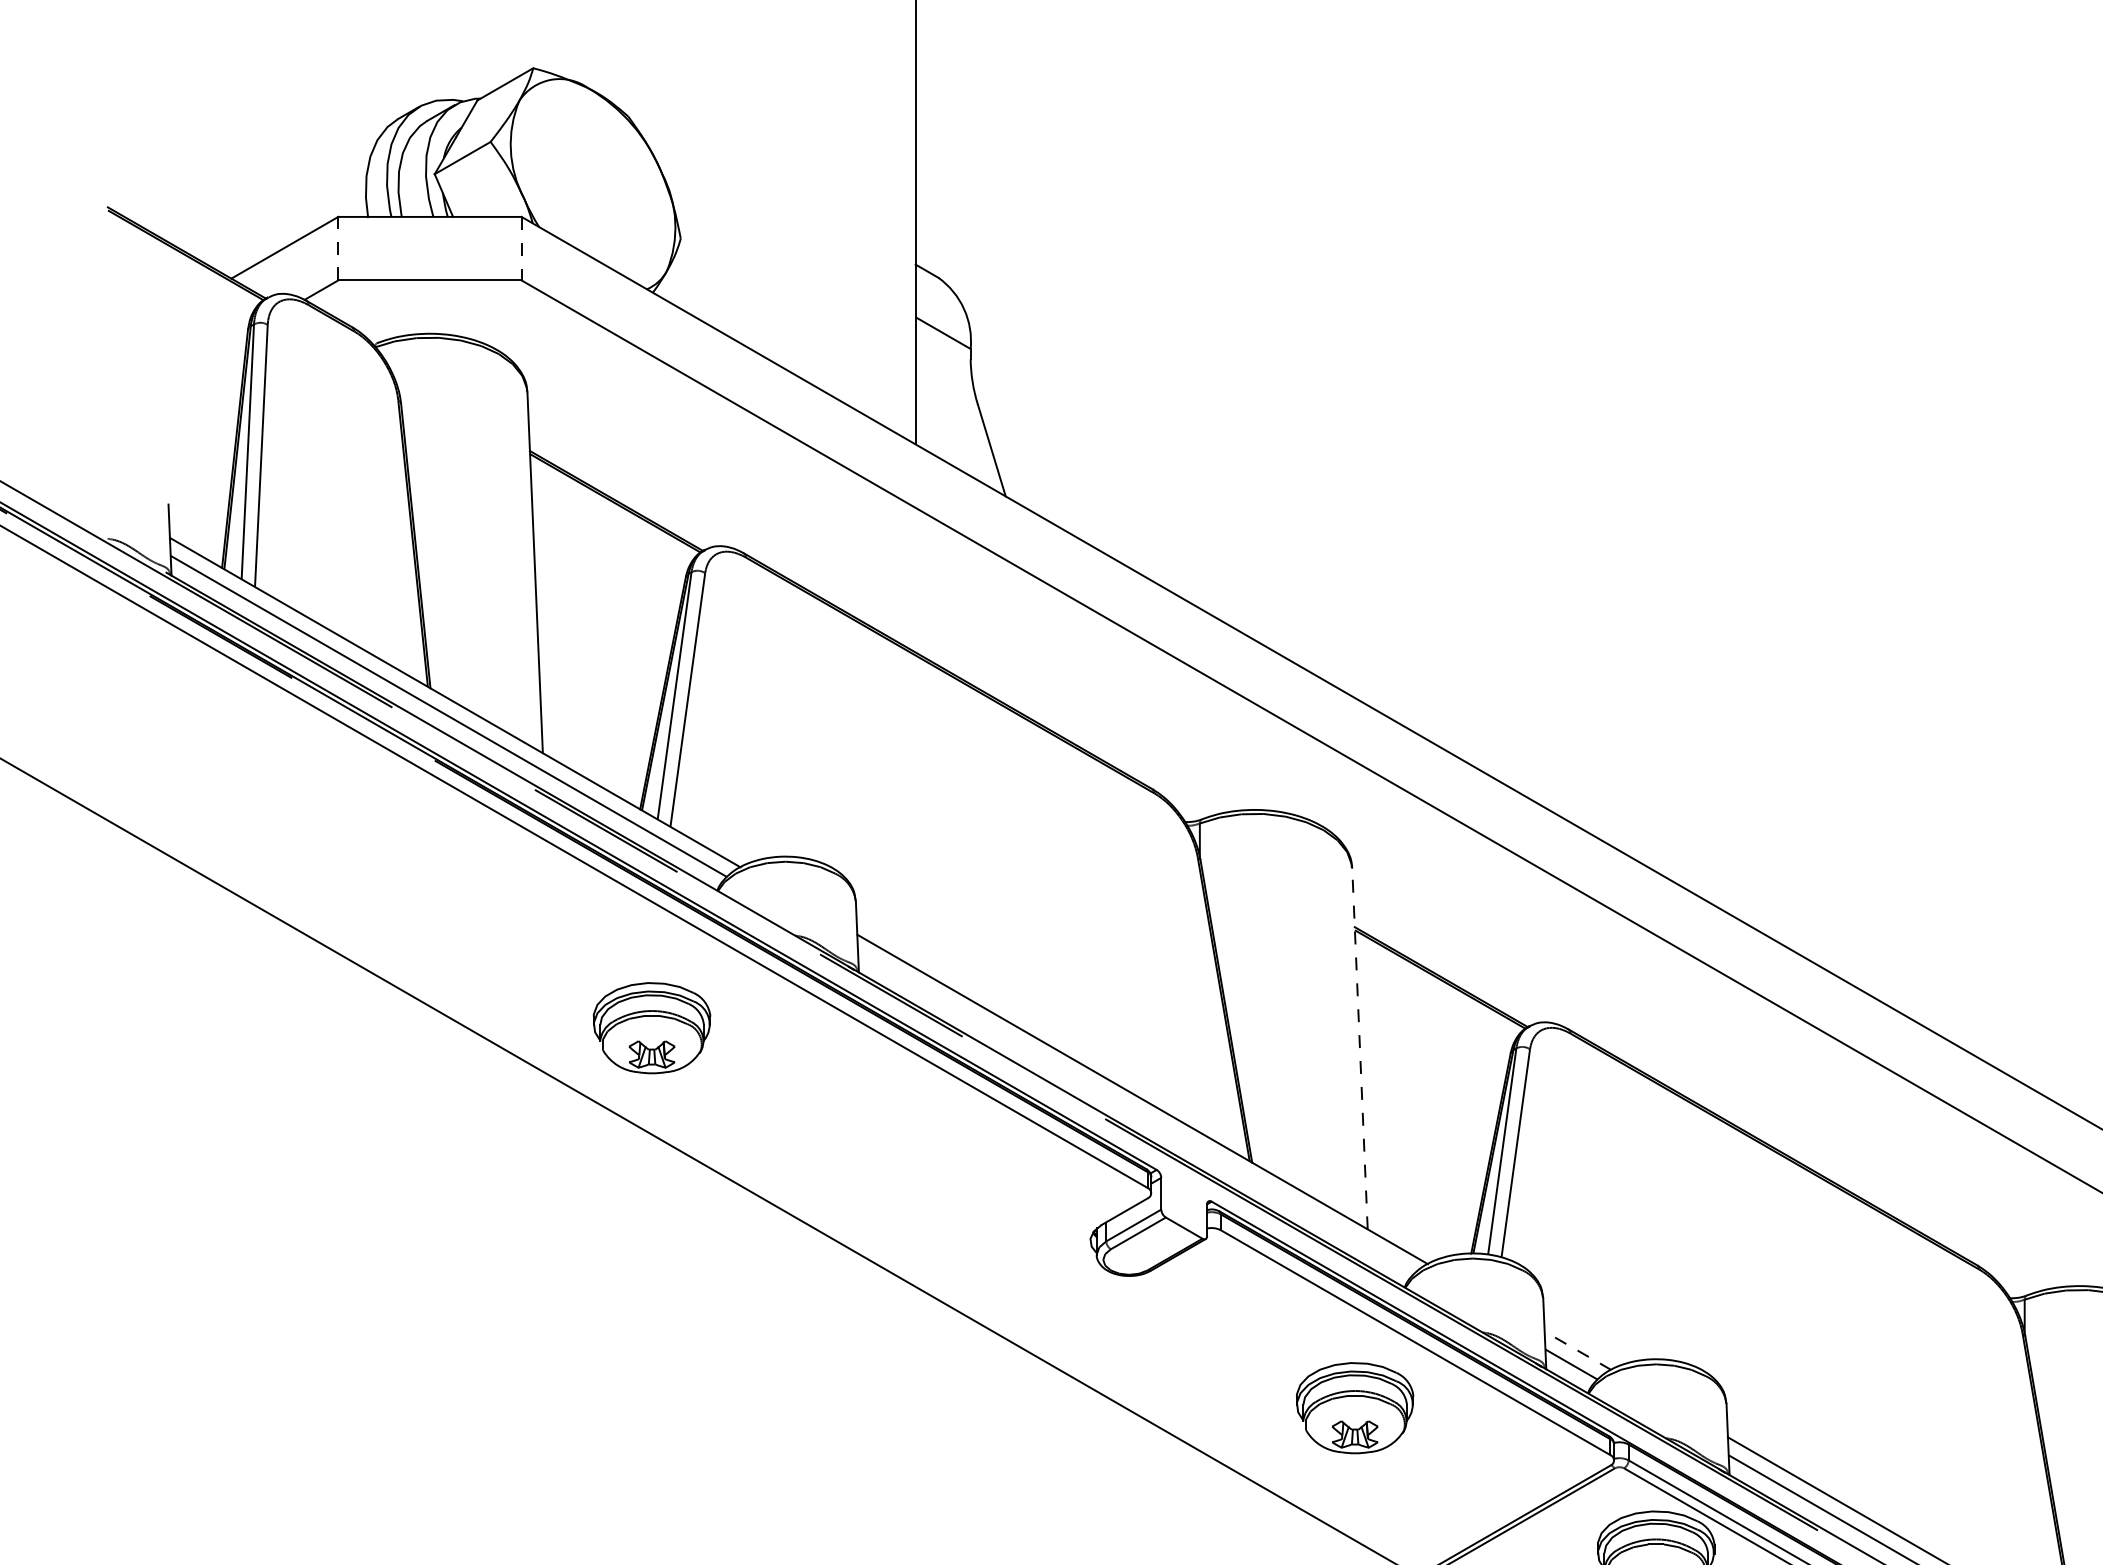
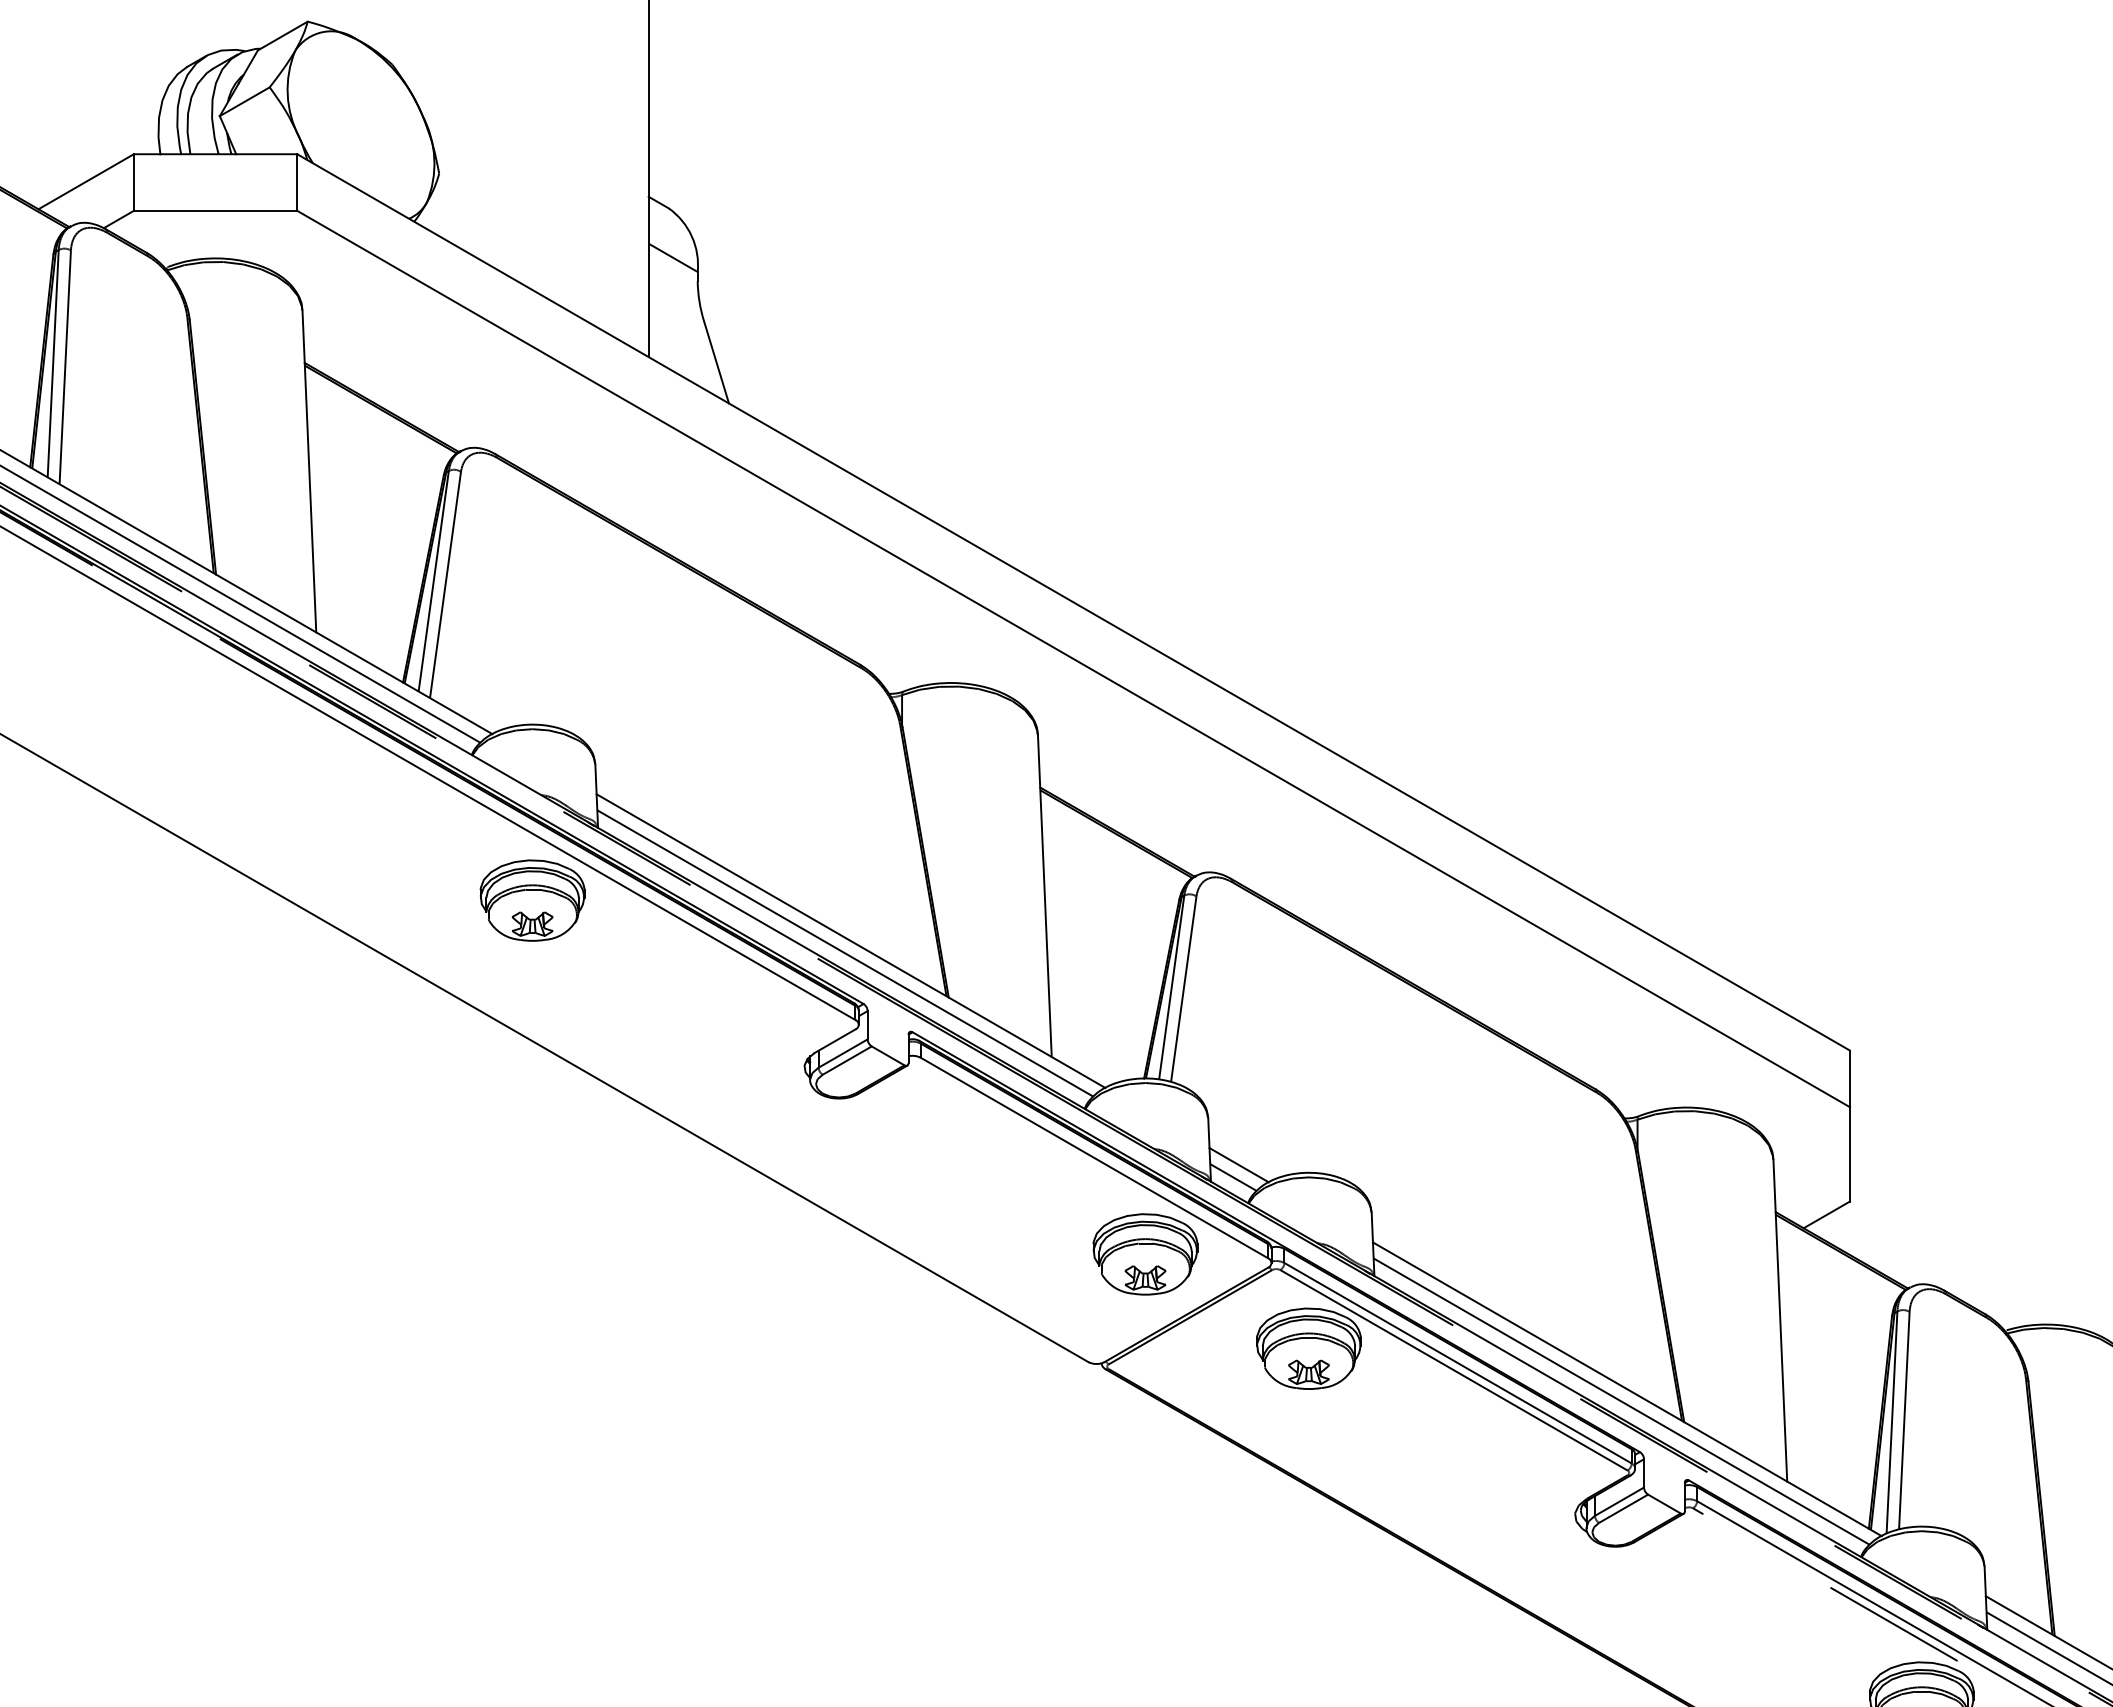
line: (337, 248) -> (133, 182), dashed -> solid
line: (521, 249) -> (297, 183), dashed -> solid
part: (651, 1028) -> (532, 900), moved
line: (1359, 1049) -> (1044, 896), dashed -> solid
line: (1136, 1113) -> (845, 953), added
line: (1577, 1349) -> (1238, 1164), dashed -> solid
part: (1355, 1408) -> (1145, 1254), moved

